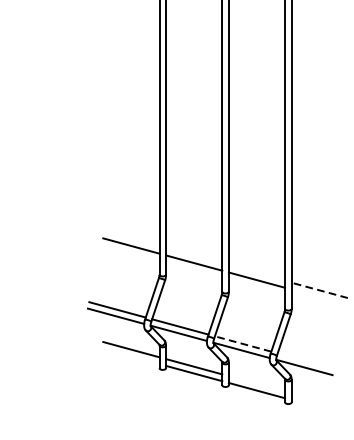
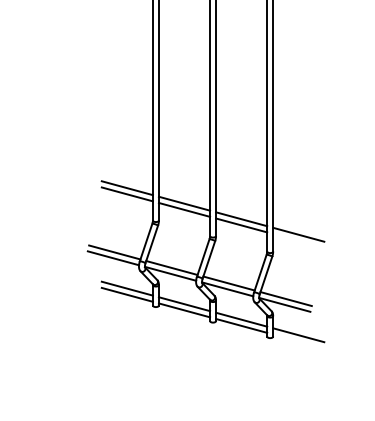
line: (130, 239) -> (126, 188), added
line: (194, 256) -> (184, 203), added
line: (256, 273) -> (241, 219), added
line: (319, 290) -> (298, 234), dashed -> solid
line: (243, 343) -> (229, 283), dashed -> solid
line: (130, 356) -> (126, 294), added
line: (305, 361) -> (285, 299), added
line: (256, 383) -> (241, 319), added
line: (319, 401) -> (298, 335), added

